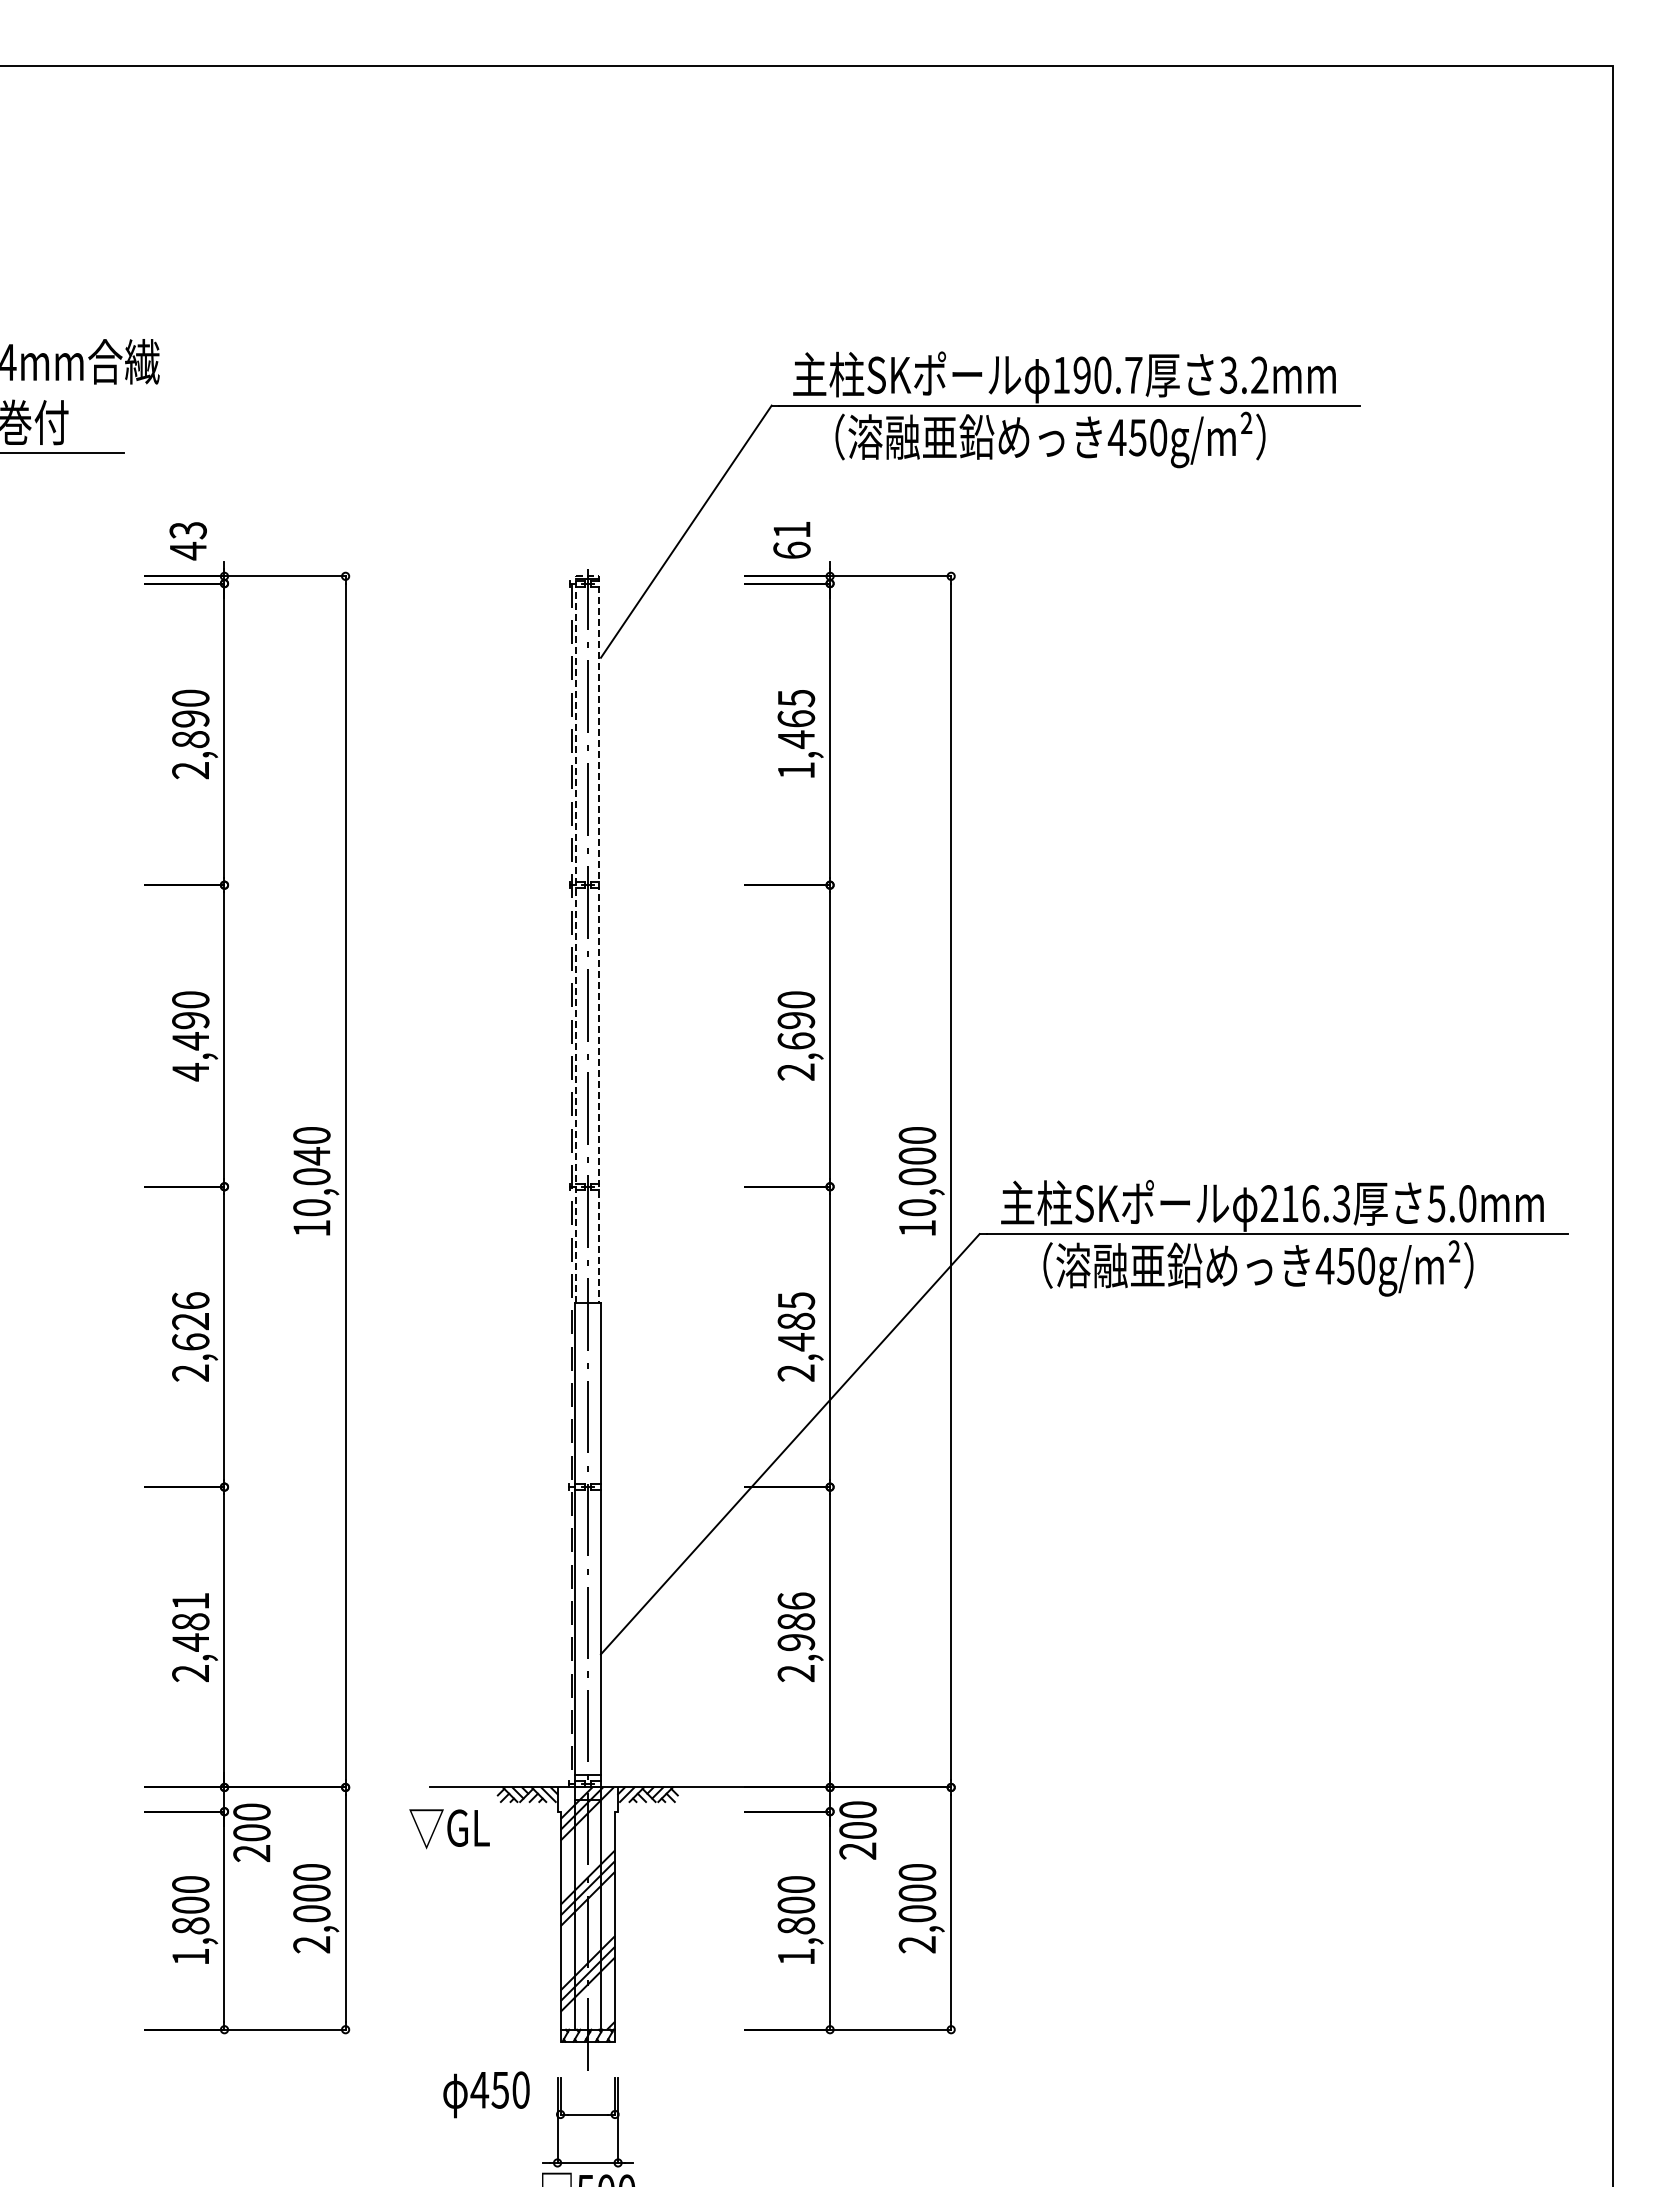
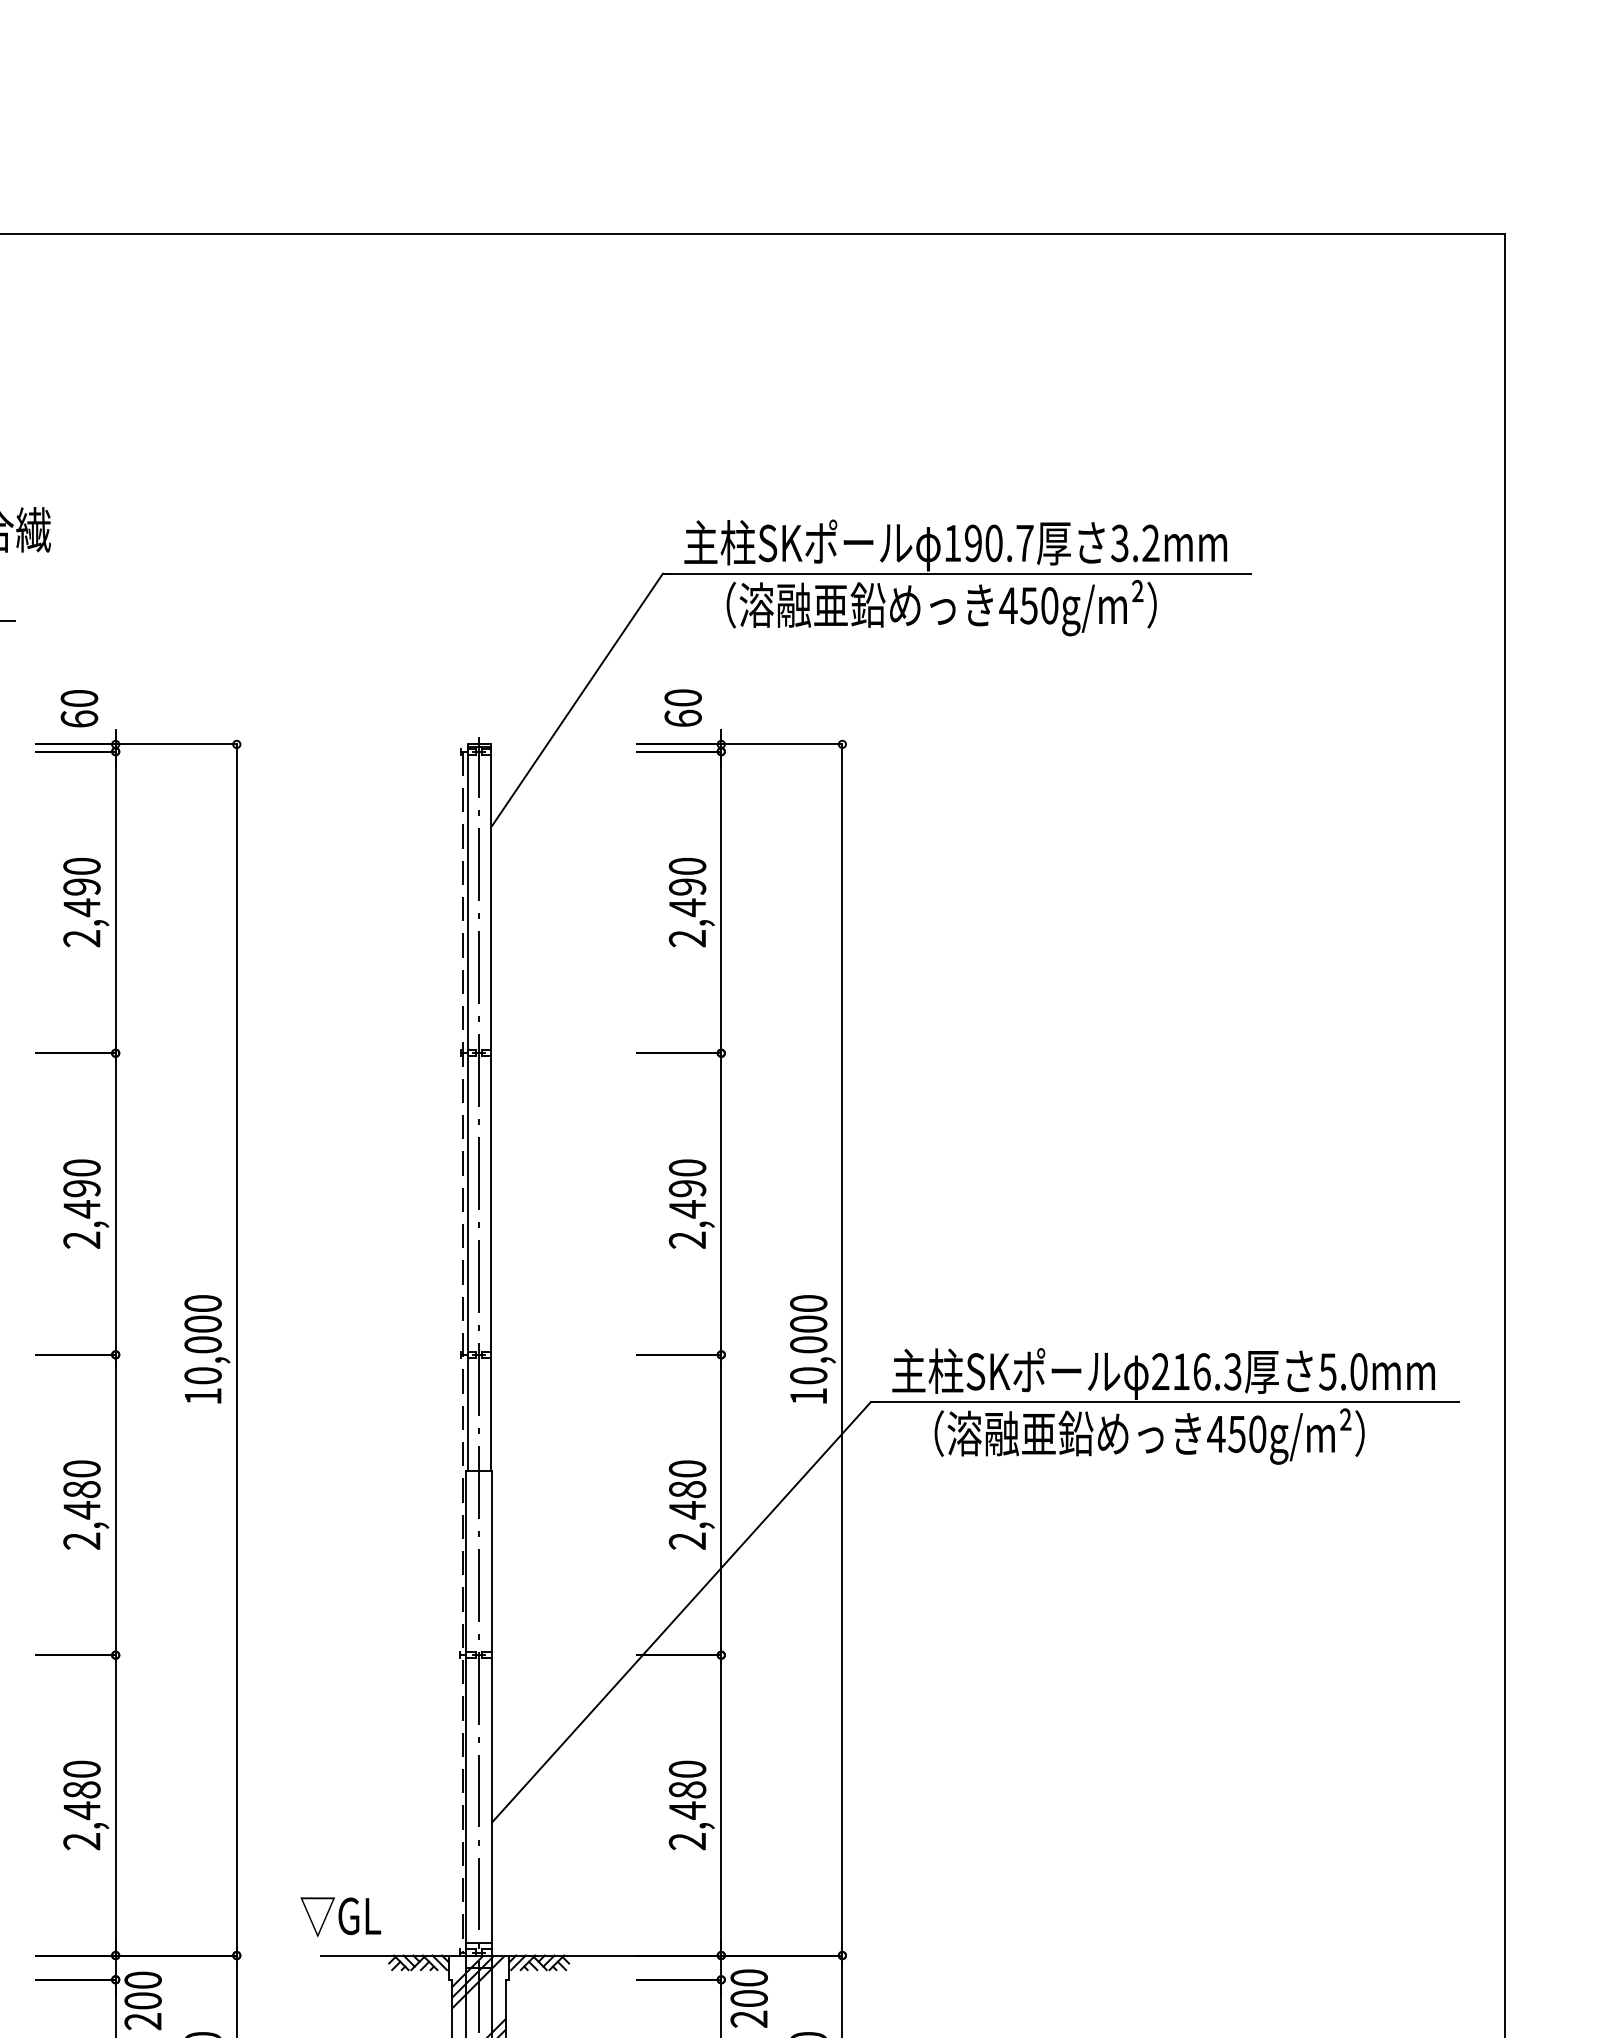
text: (791, 529) -> (682, 697), 61 -> 60
text: (187, 541) -> (78, 709), 43 -> 60
line: (587, 576) -> (478, 744), dashed -> solid
text: (796, 734) -> (687, 902), 1,465 -> 2,490
text: (190, 739) -> (81, 907), 2,890 -> 2,490
text: (796, 1041) -> (687, 1209), 2,690 -> 2,490
text: (190, 1072) -> (81, 1240), 4,490 -> 2,490
text: (311, 1156) -> (202, 1324), 10,040 -> 10,000
text: (796, 1300) -> (687, 1468), 2,485 -> 2,480
text: (190, 1321) -> (81, 1489), 2,626 -> 2,480
text: (190, 1600) -> (81, 1768), 2,481 -> 2,480
text: (796, 1621) -> (687, 1789), 2,986 -> 2,480
text: (449, 1829) -> (340, 1917), moved

